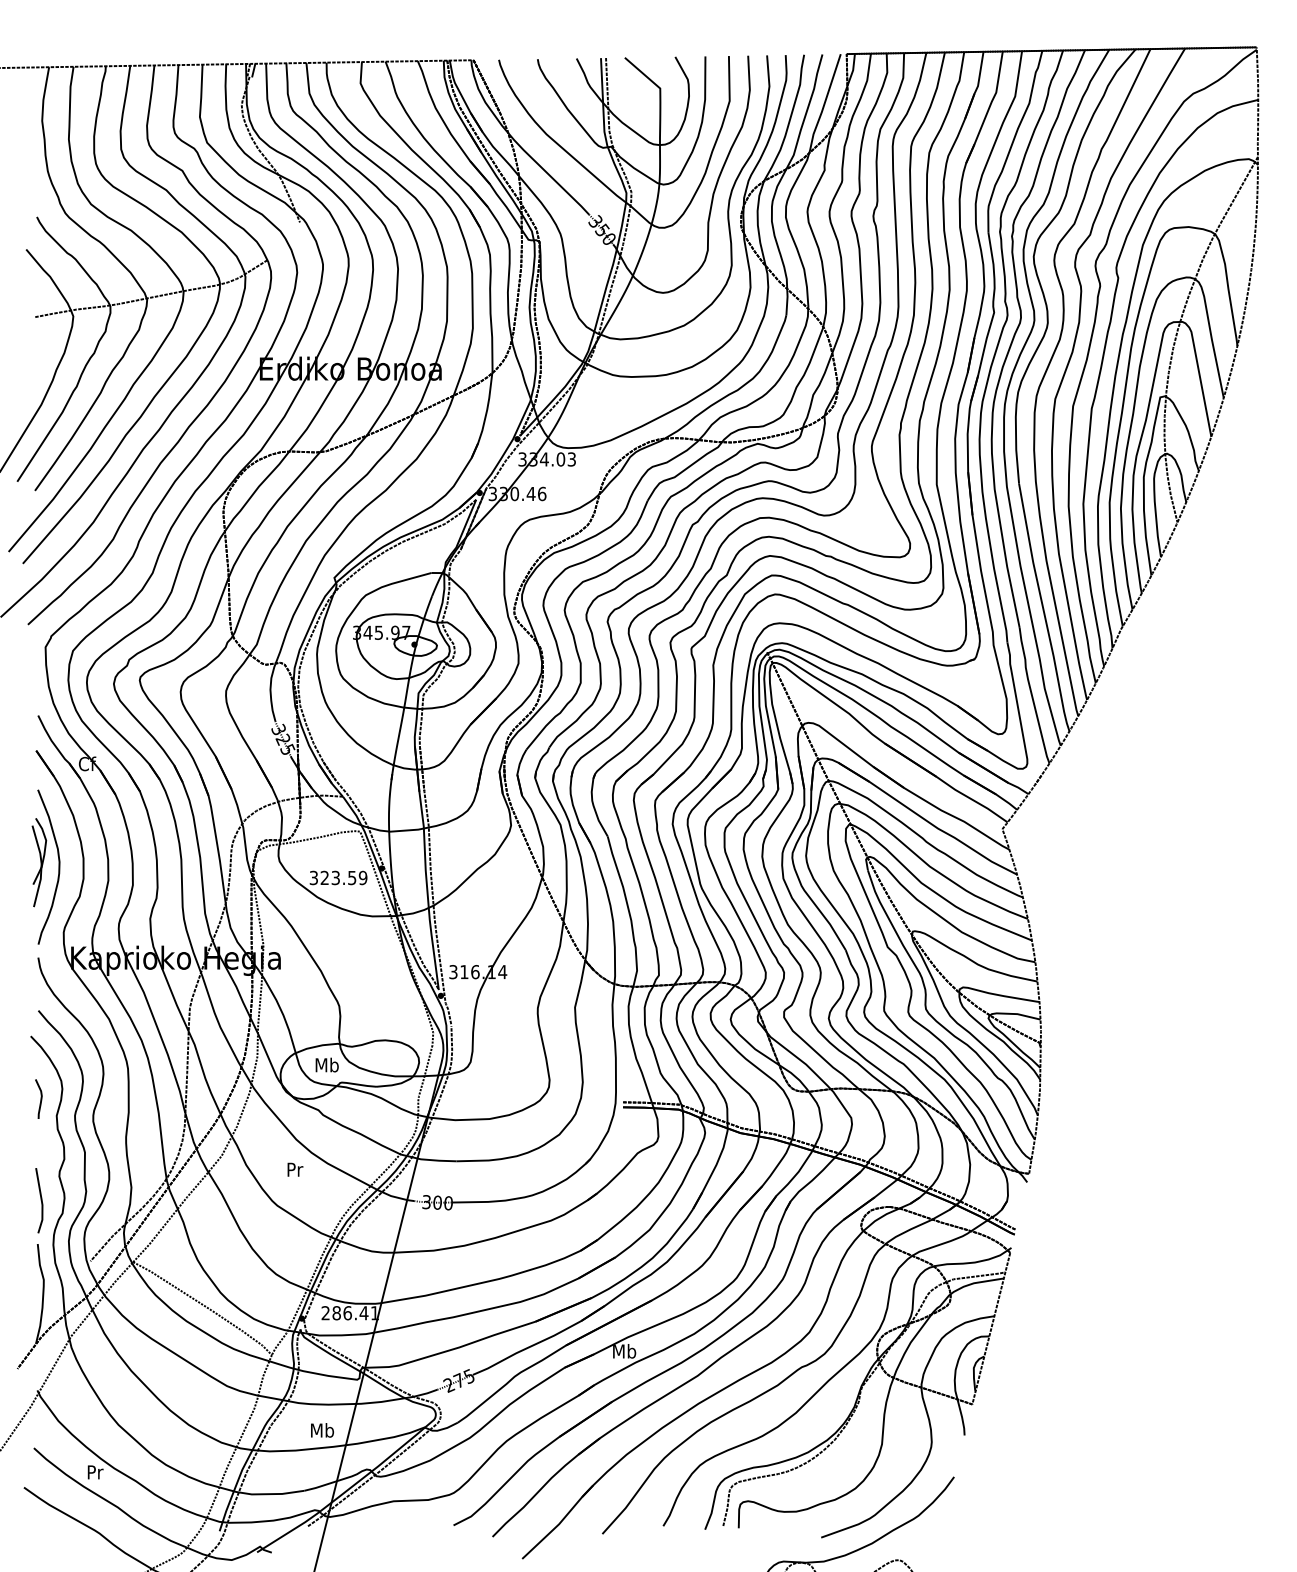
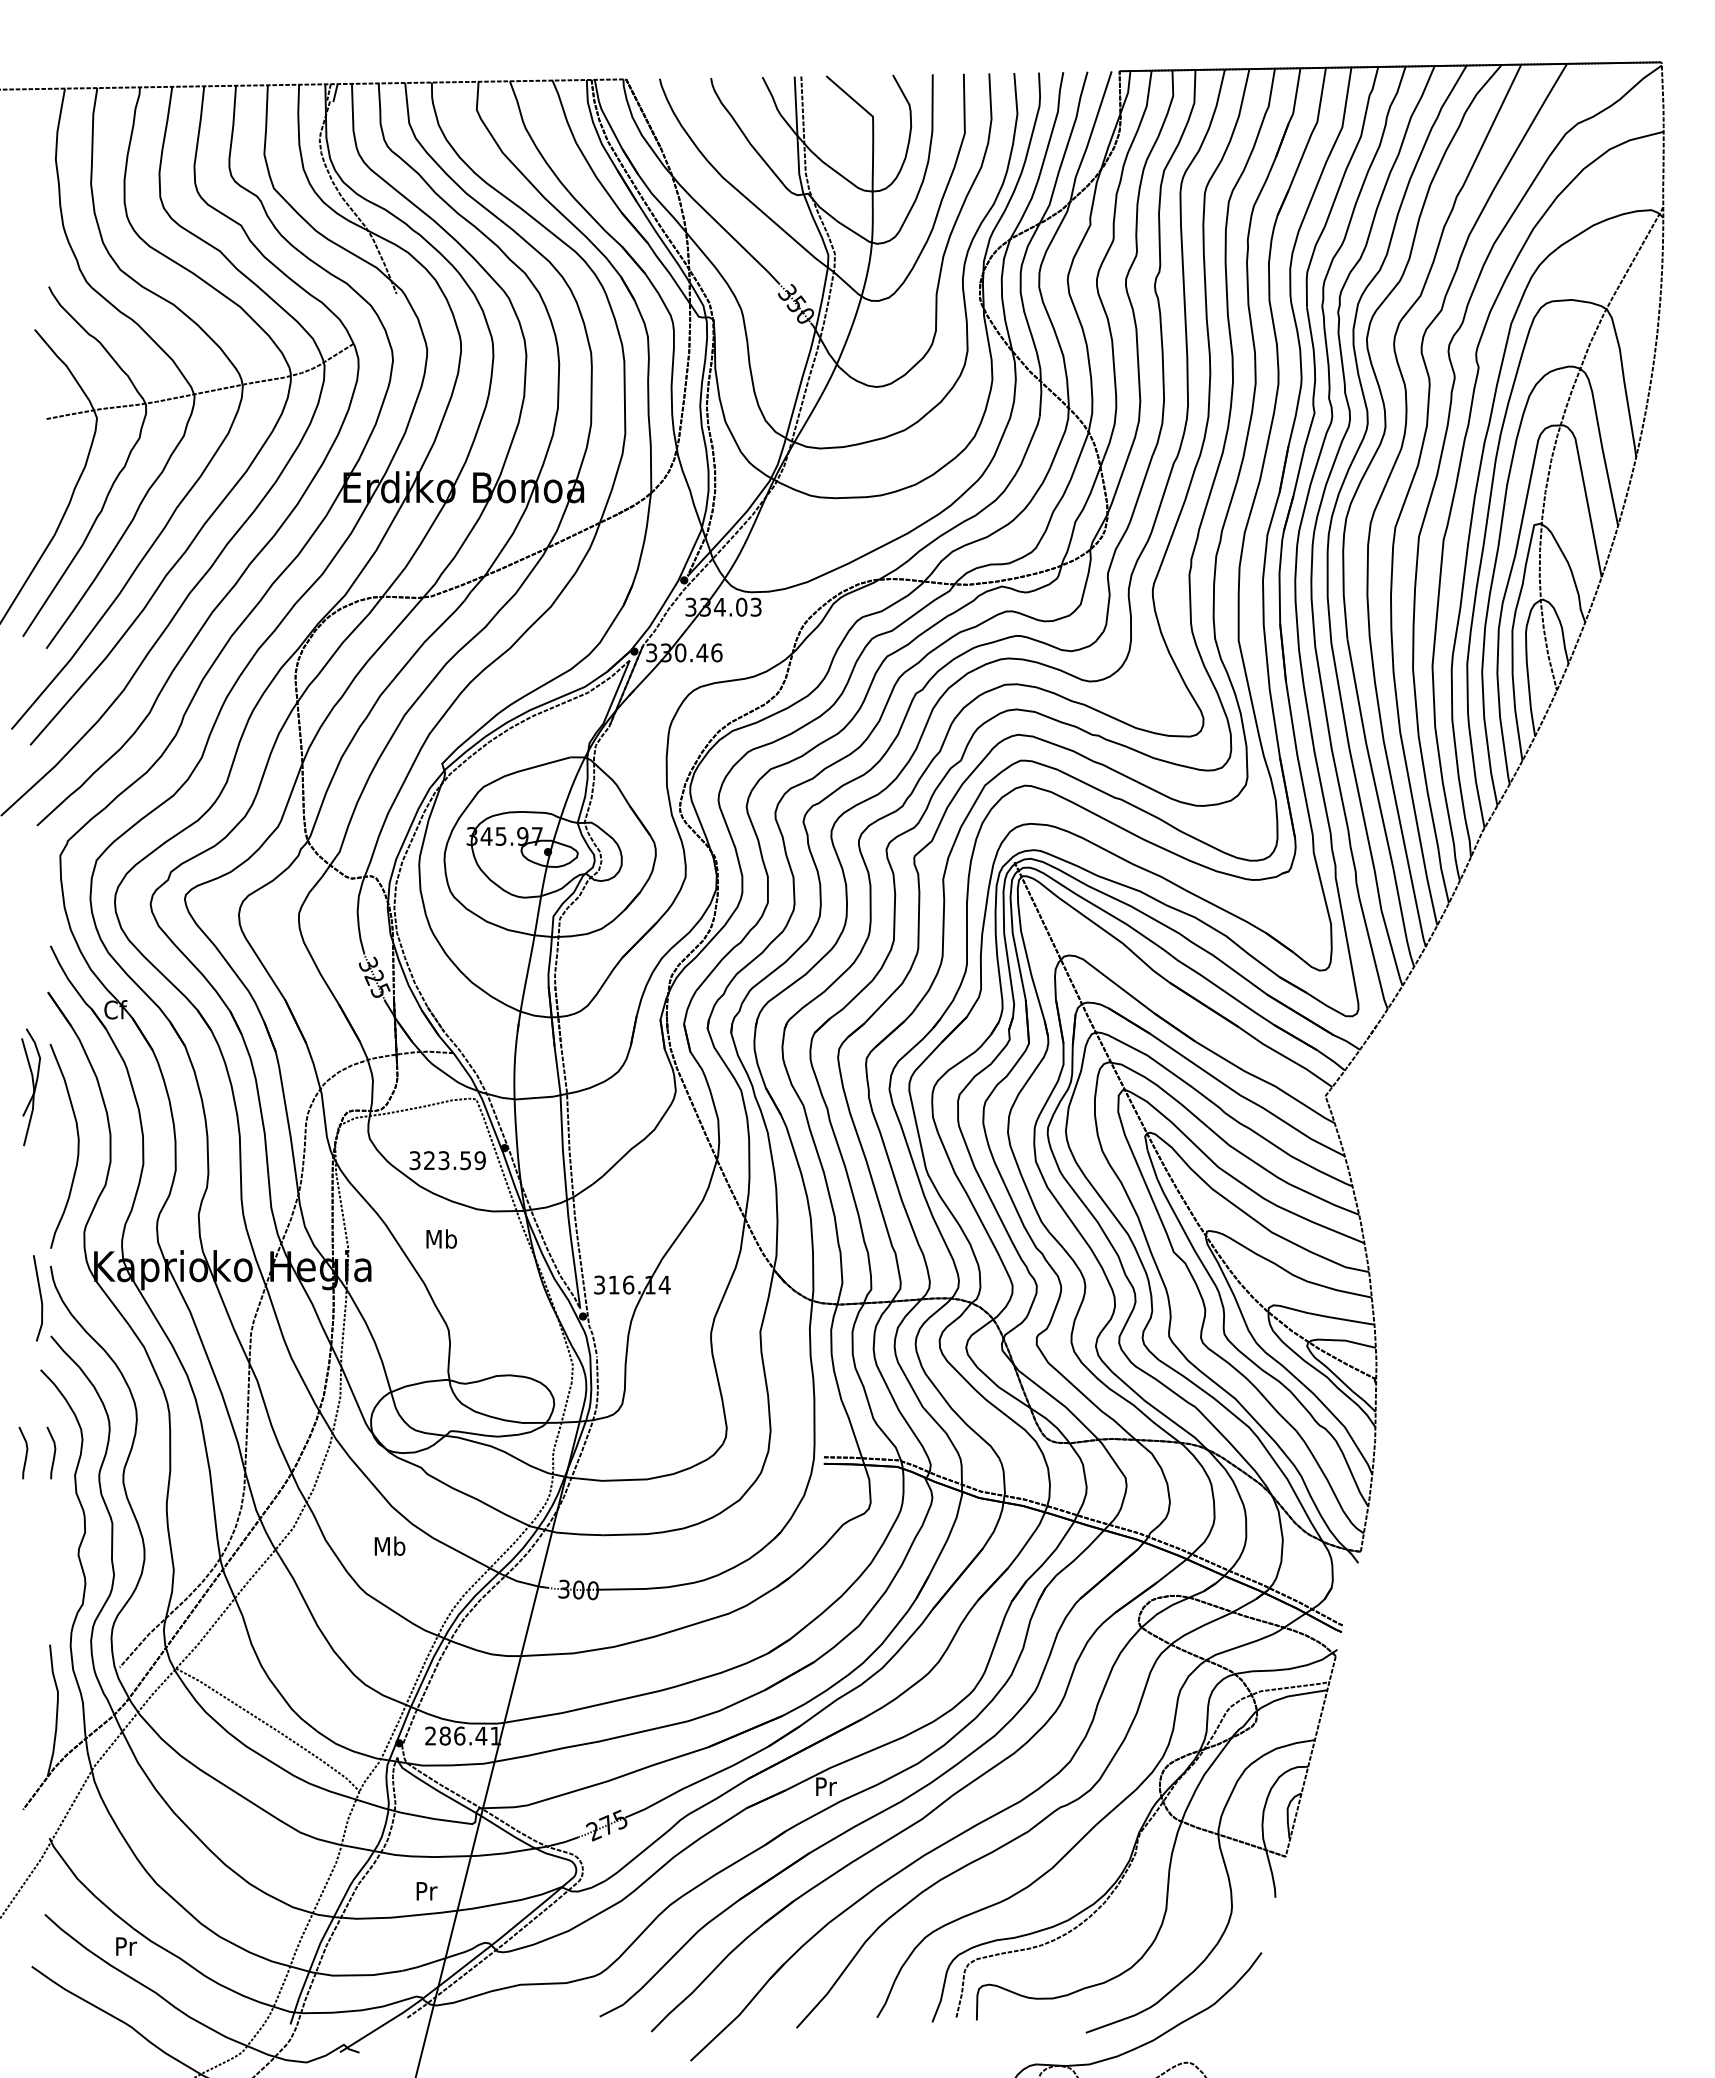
part: (38, 862) -> (30, 1087), moved
text: (327, 1064) -> (441, 1238), moved
curve: (19, 1099) -> (25, 1453), added
text: (294, 1169) -> (389, 1545), Pr -> Mb
line: (41, 1200) -> (40, 1298), moved
text: (624, 1351) -> (825, 1786), Mb -> Pr
text: (322, 1429) -> (426, 1890), Mb -> Pr

